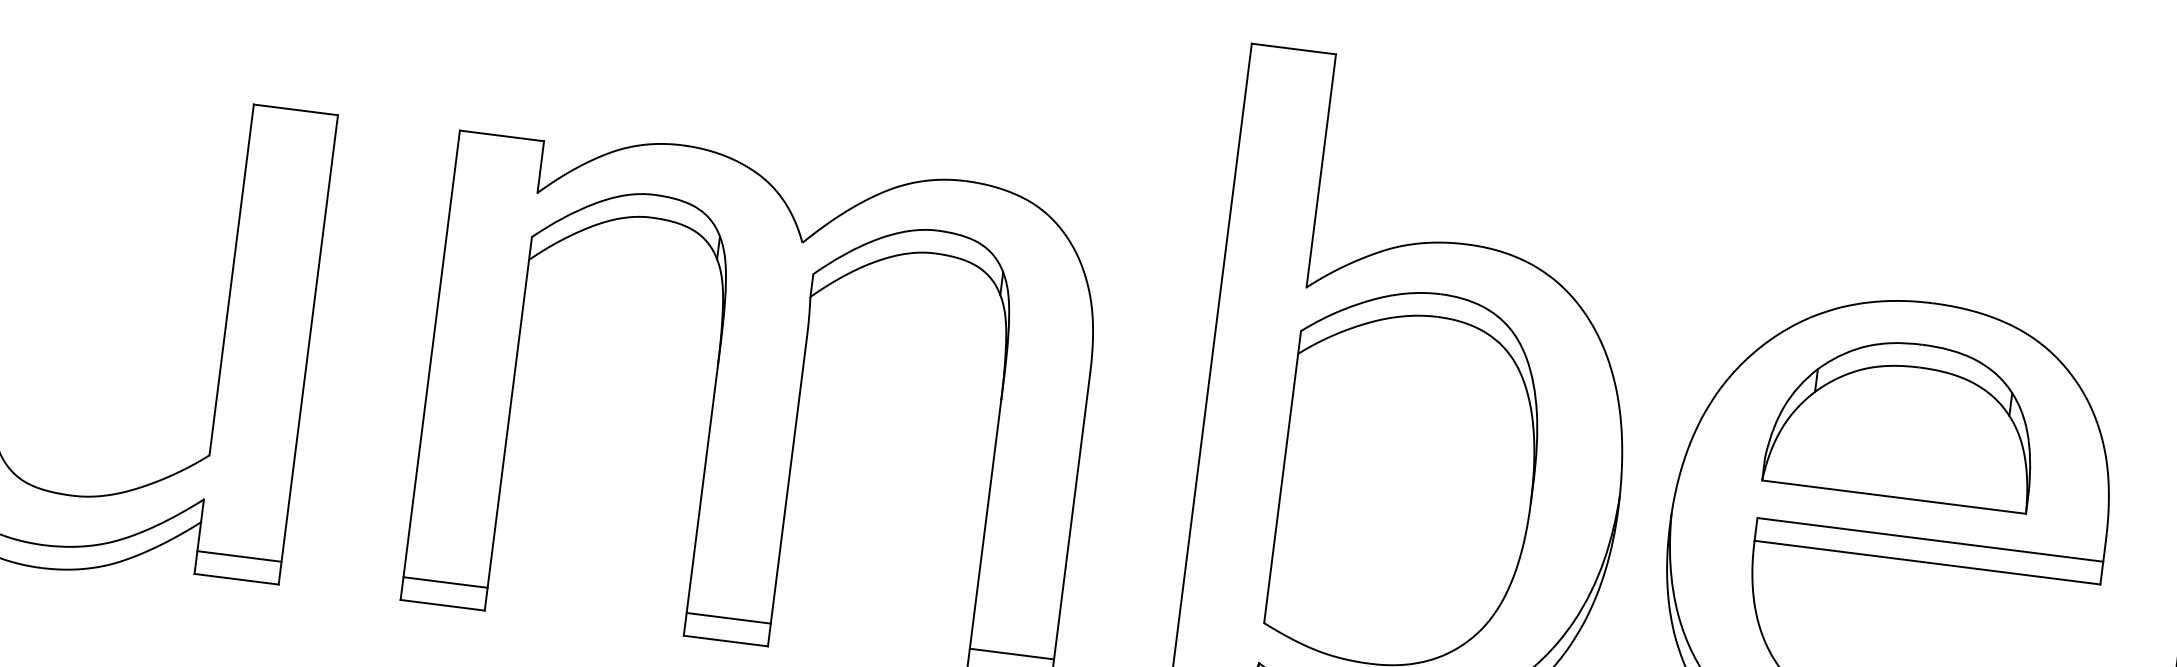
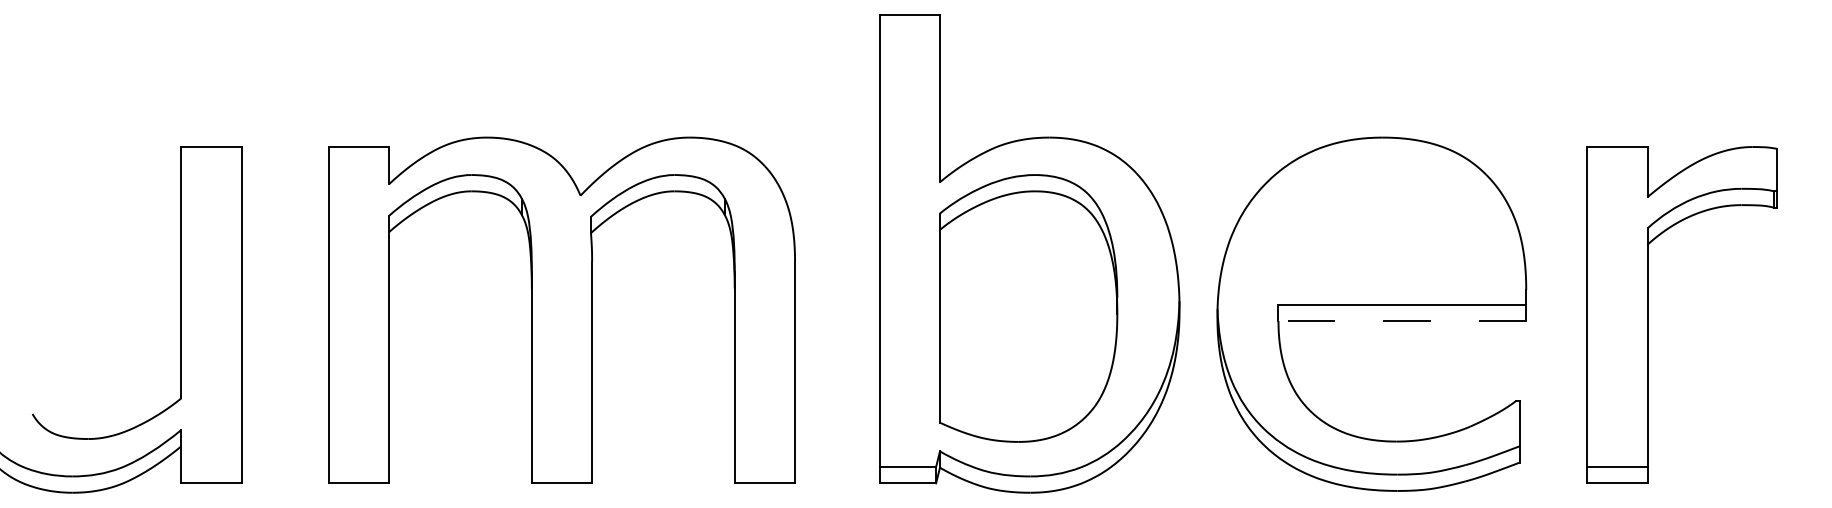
part: (1903, 419) -> (1372, 222), removed
line: (239, 557) -> (211, 467), removed
line: (1927, 562) -> (1402, 320), solid -> dashed
line: (444, 583) -> (358, 467), removed
line: (727, 618) -> (561, 467), removed
line: (1011, 654) -> (764, 467), removed

